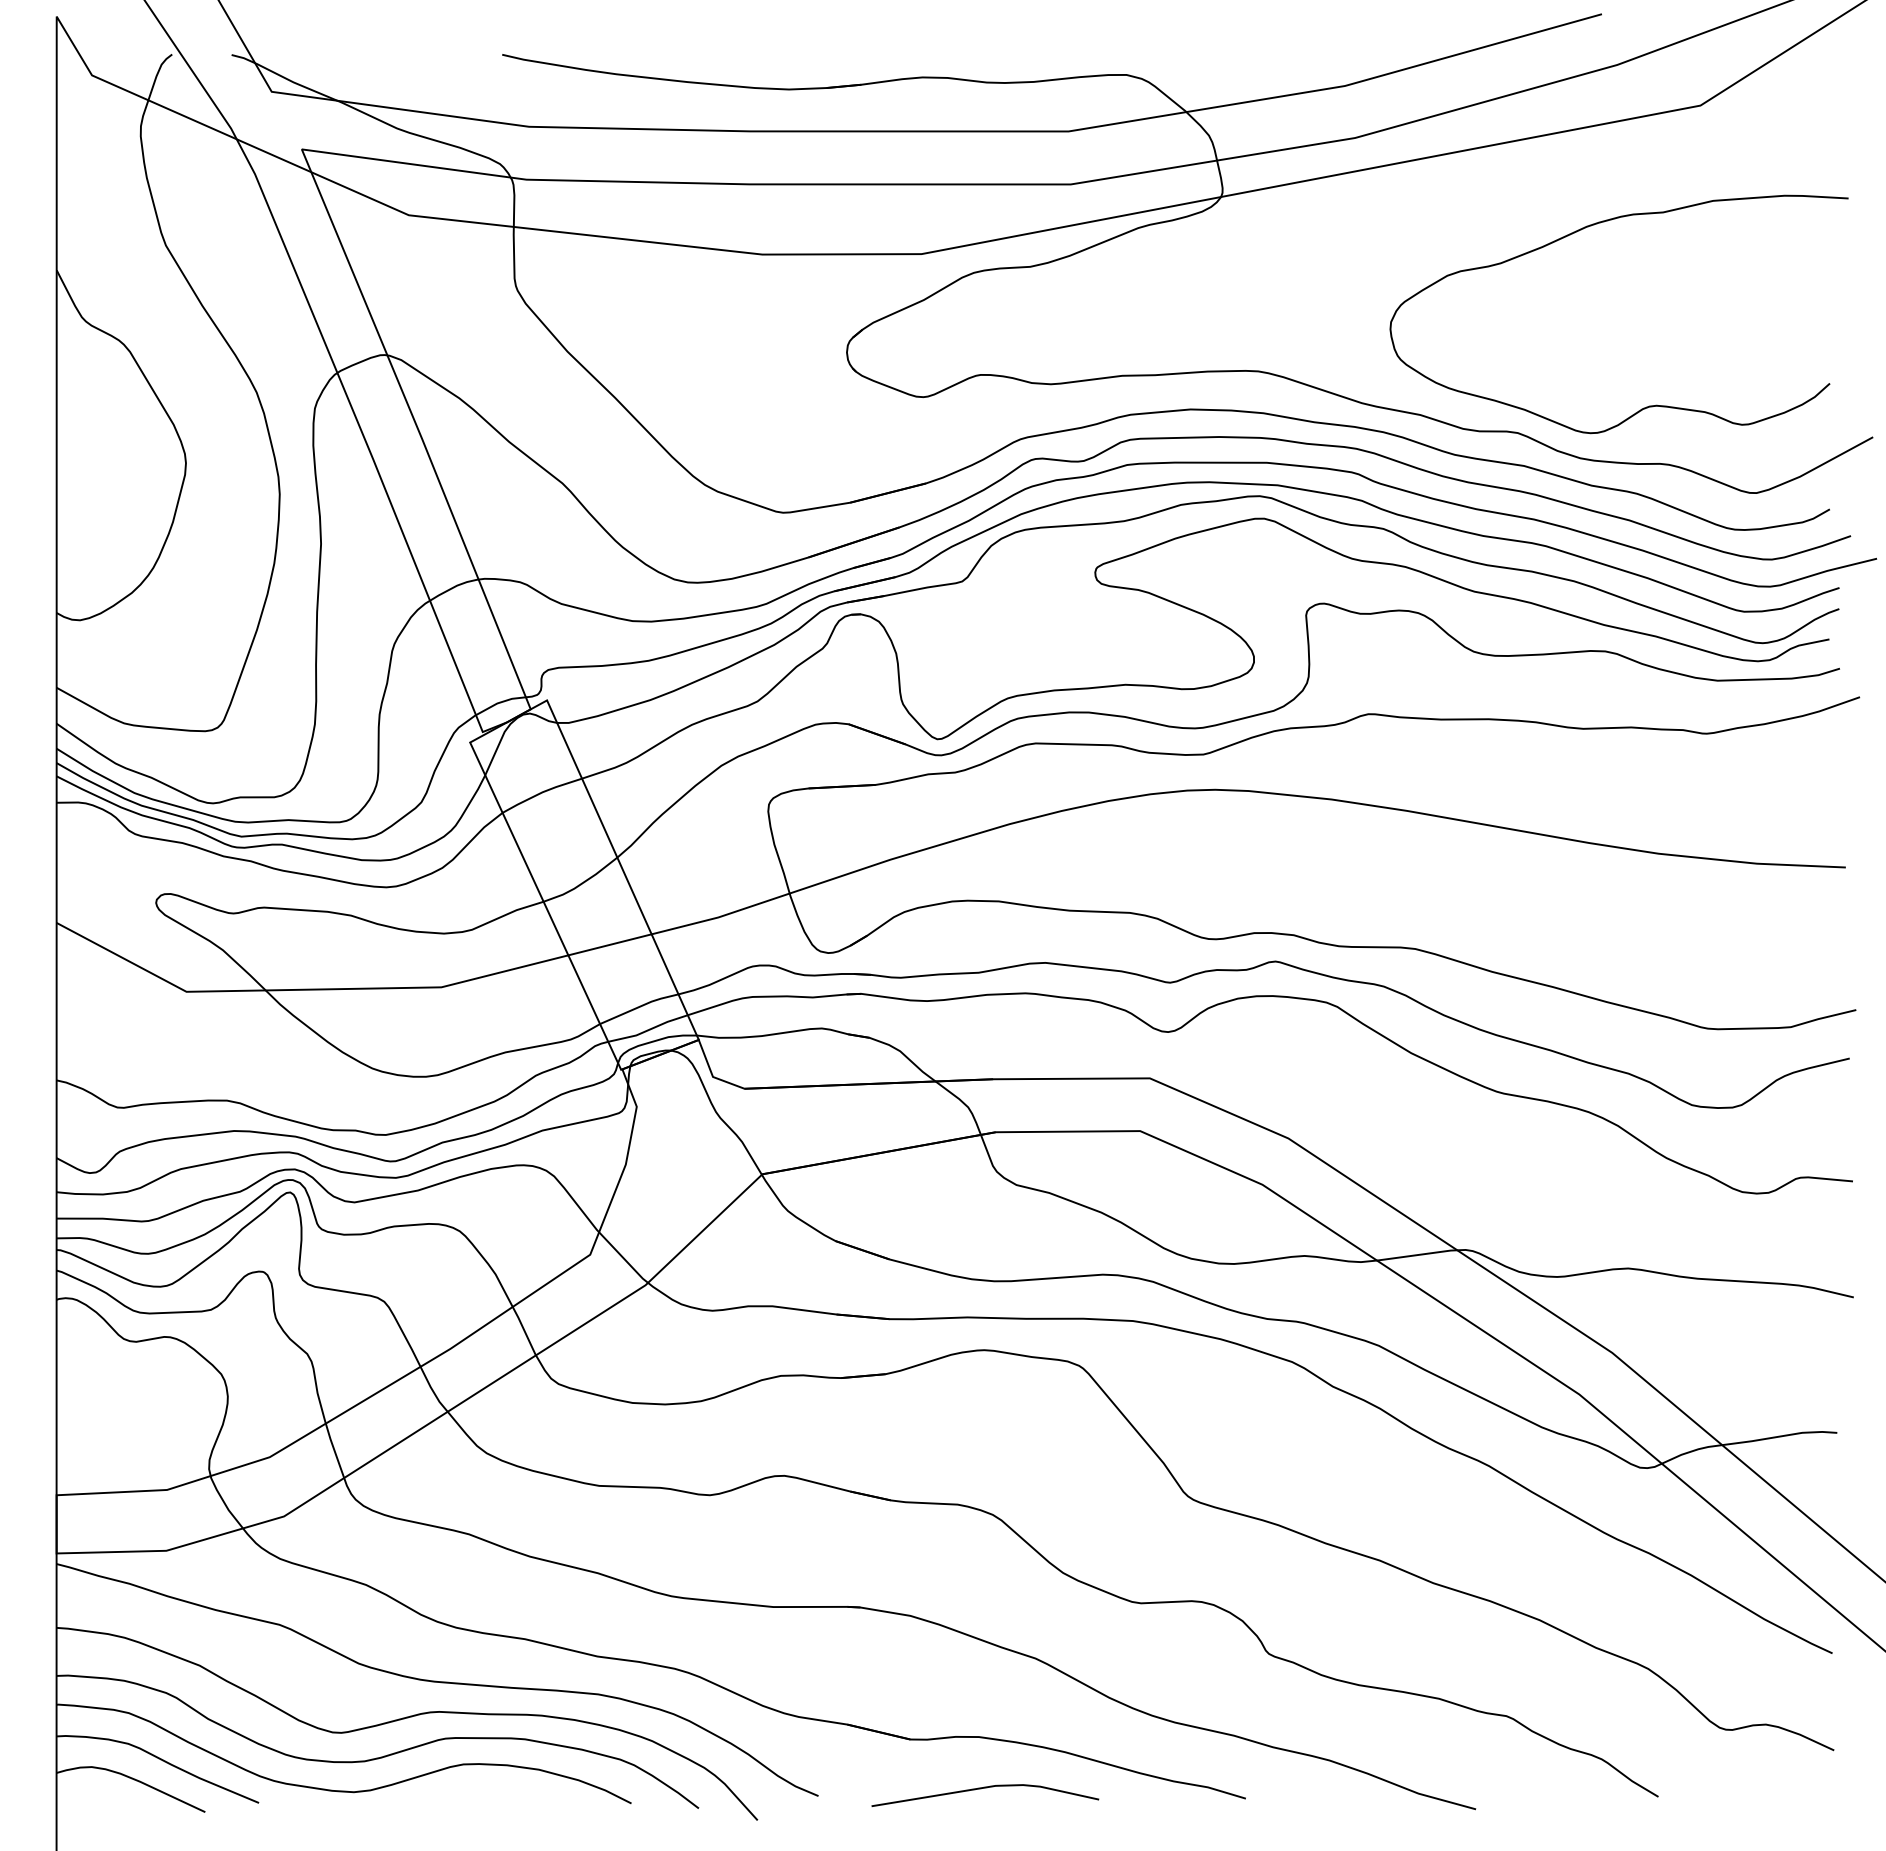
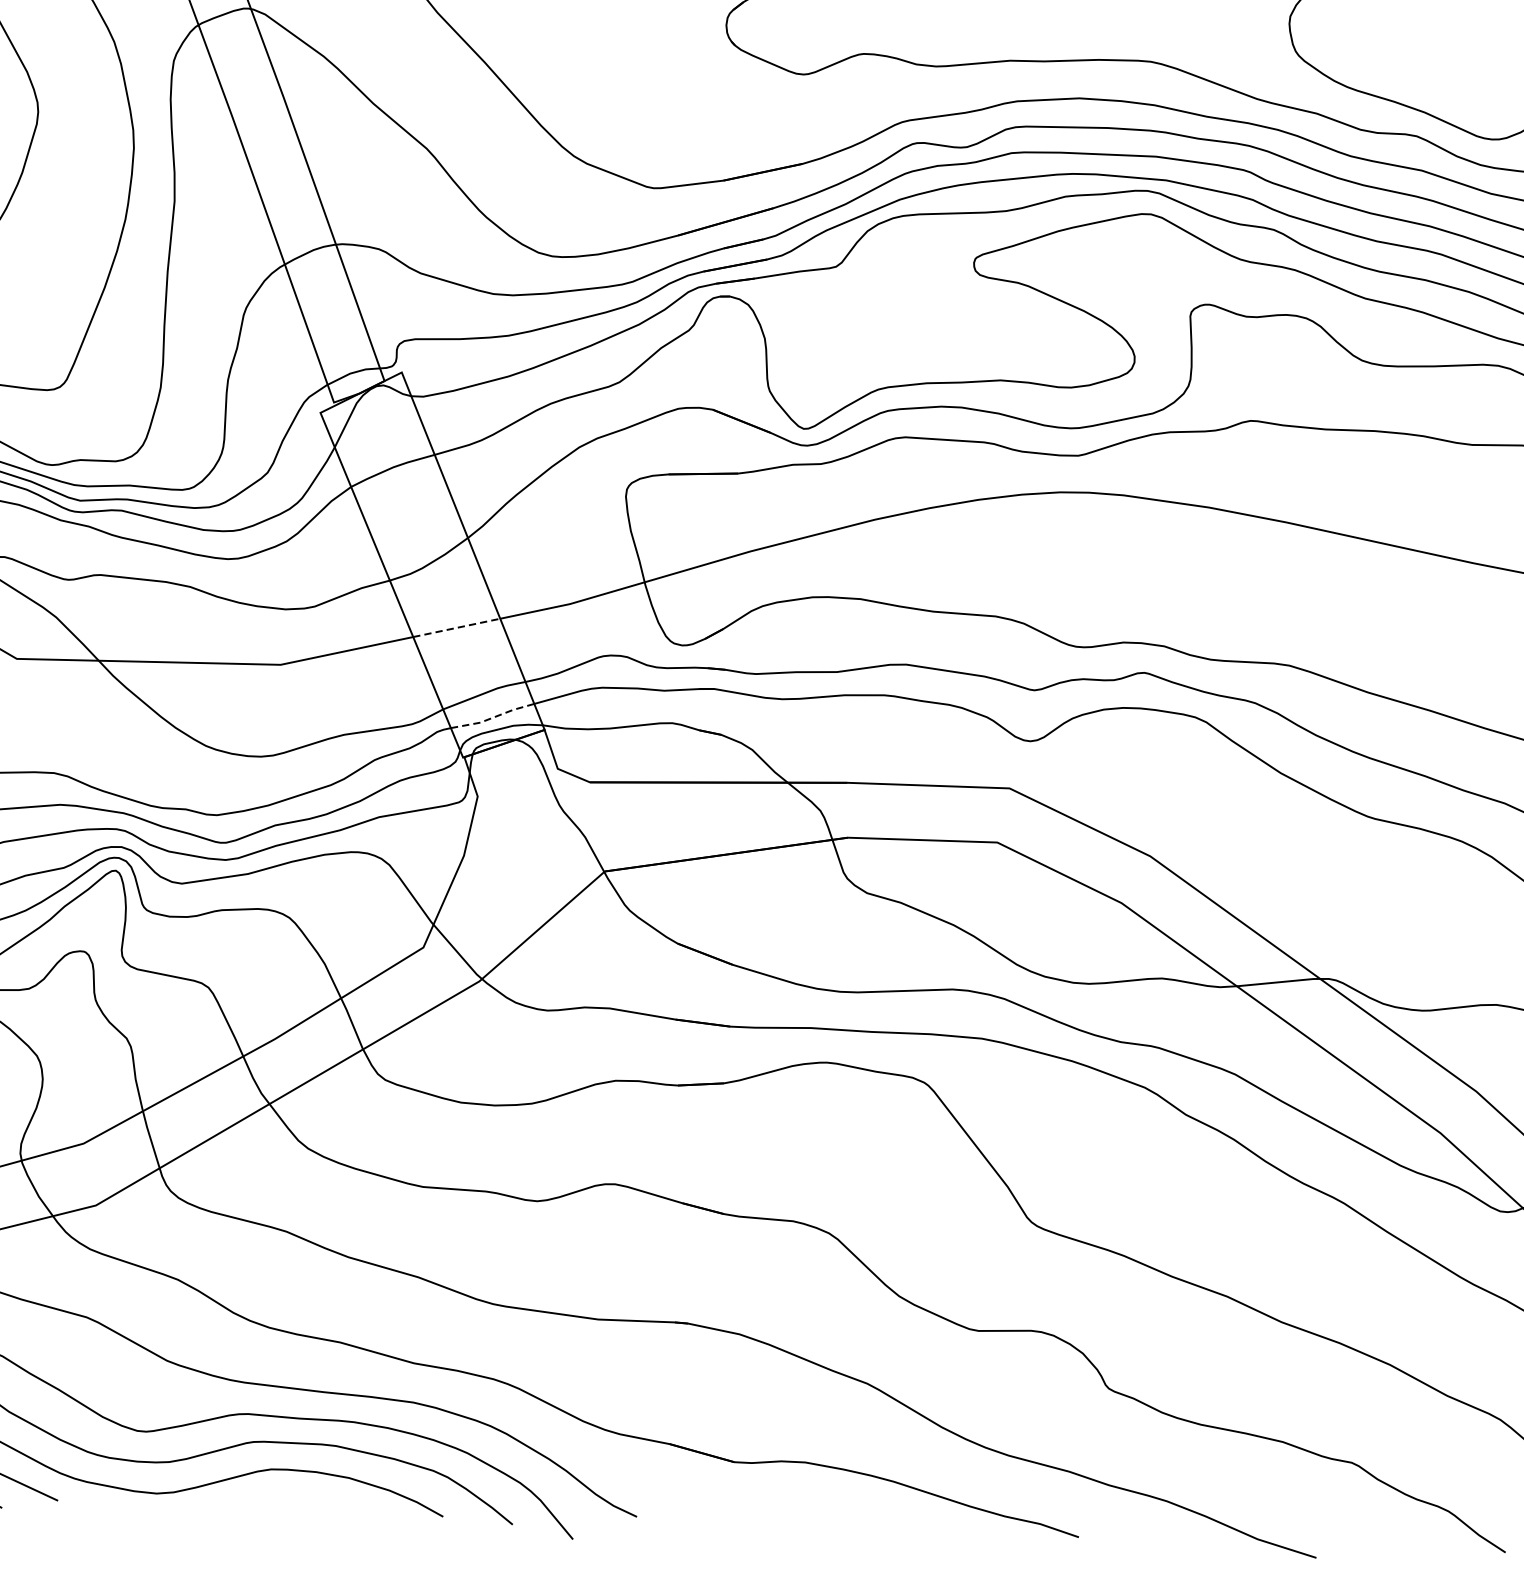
line: (610, 944) -> (457, 627), solid -> dashed
line: (648, 1030) -> (493, 718), solid -> dashed
line: (985, 1788) -> (810, 1515), removed

